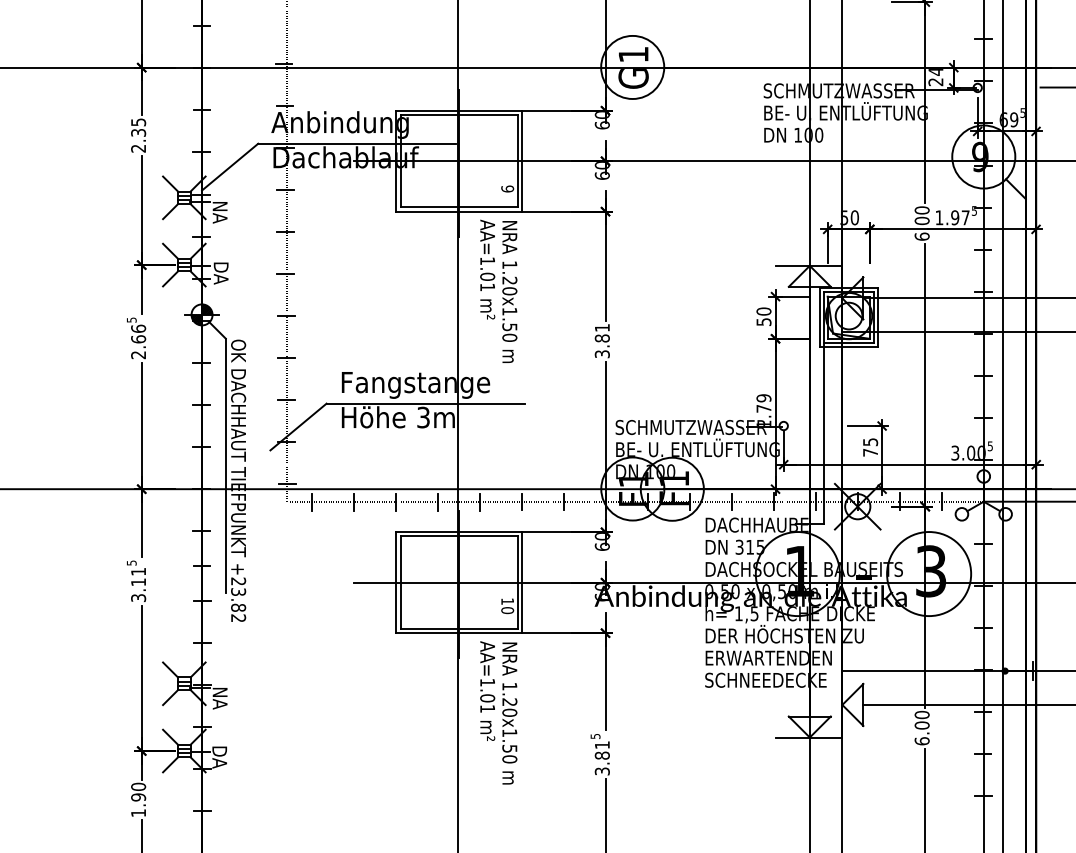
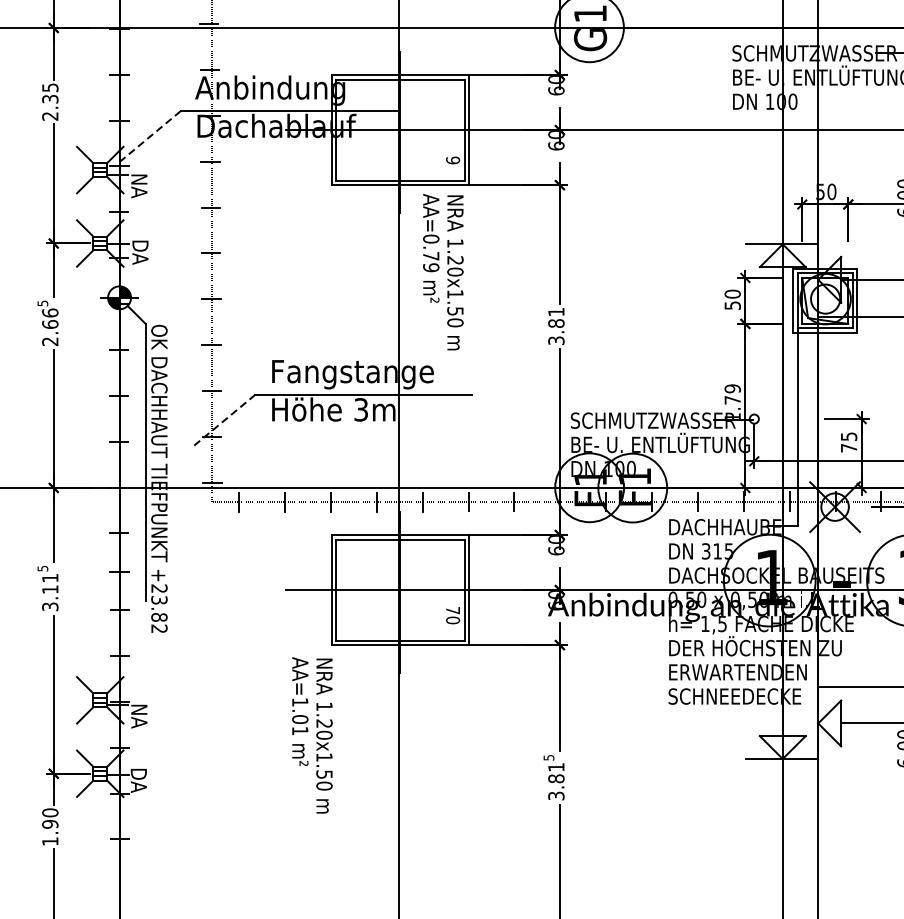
line: (230, 167) -> (150, 136), solid -> dashed
text: (487, 274) -> (431, 253), AA=1.01 -> AA=0.79
line: (298, 427) -> (224, 420), solid -> dashed
text: (507, 601) -> (452, 610), 10 -> 70
text: (498, 712) -> (312, 734), moved

